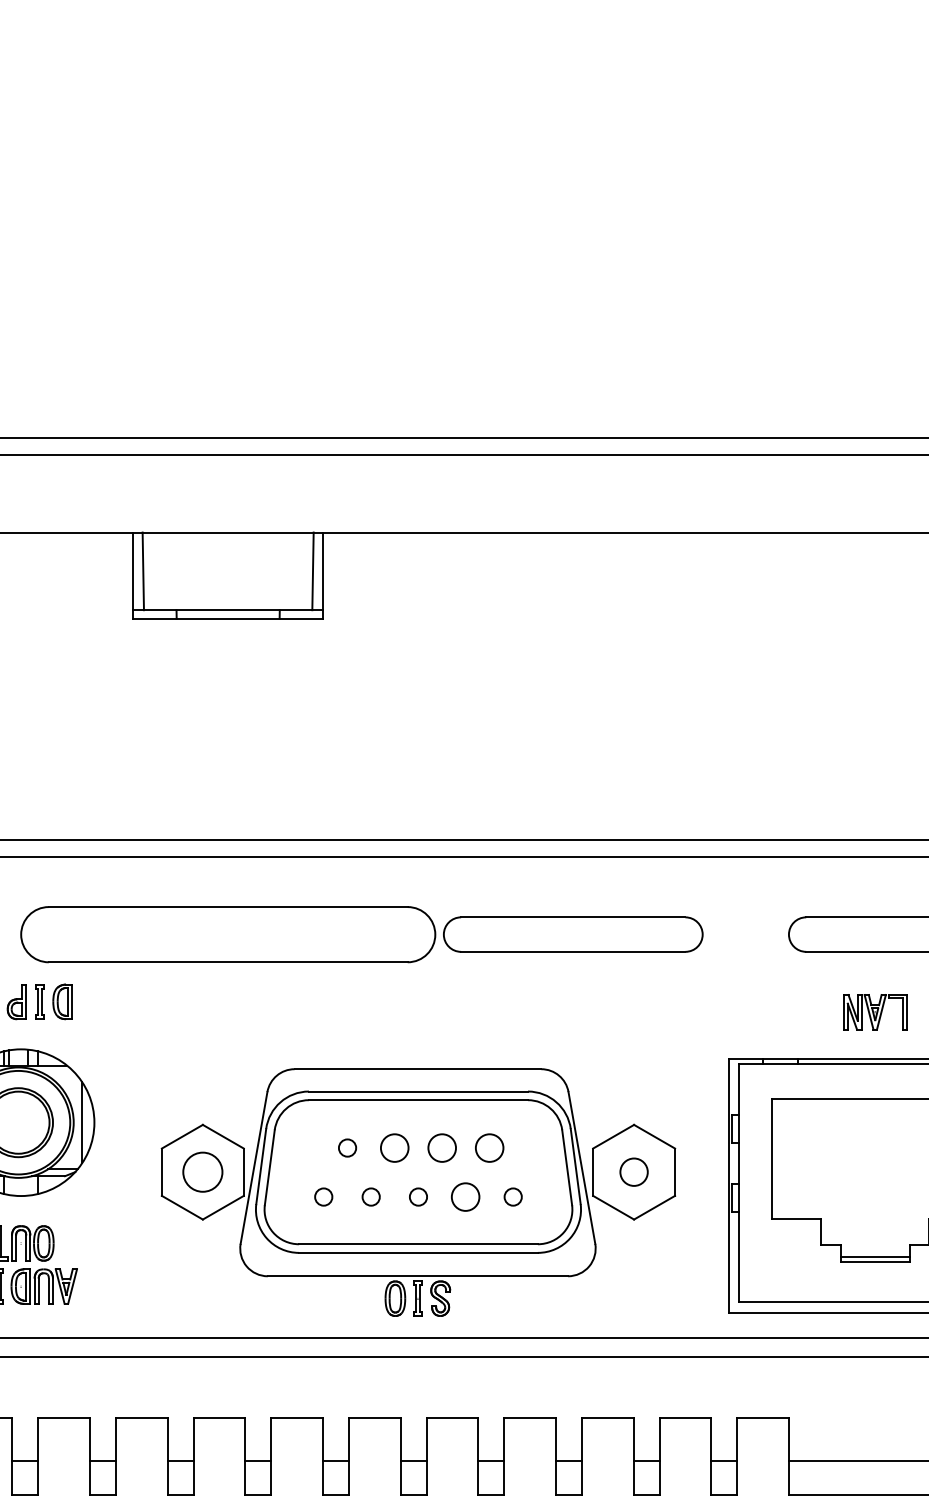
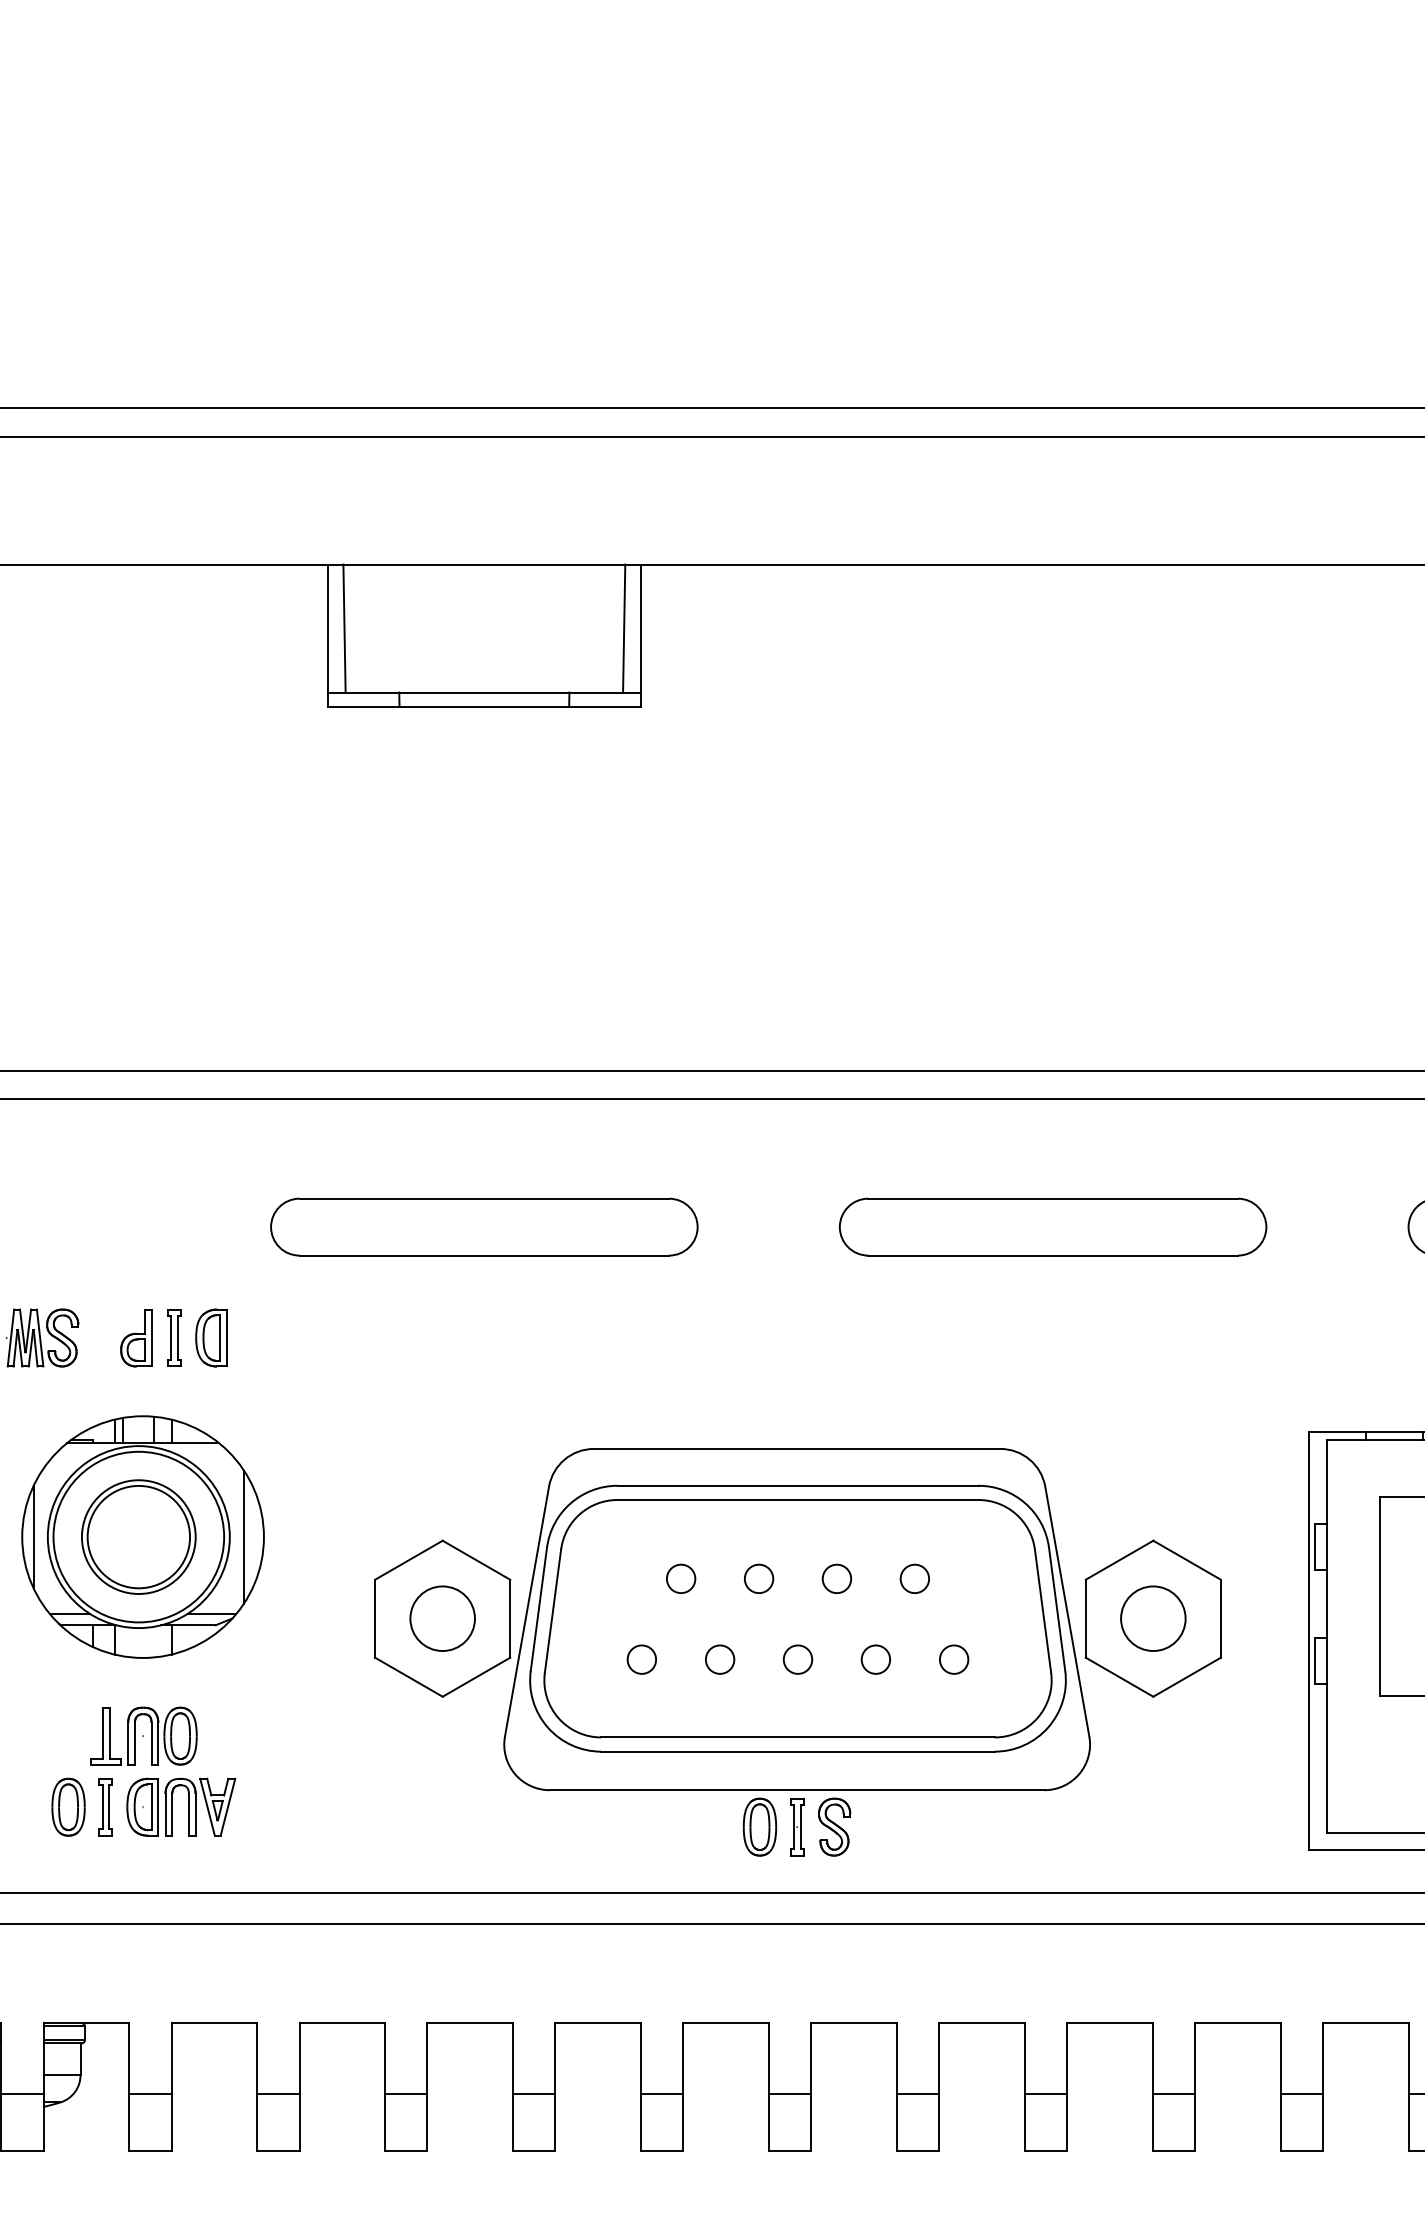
part: (227, 934) -> (483, 1226), size x0.62
circle: (394, 1147) -> (758, 1577), size x0.62
circle: (441, 1147) -> (835, 1577), size x0.62
circle: (488, 1147) -> (913, 1577), size x0.62
circle: (633, 1171) -> (1152, 1617), size x1.43
circle: (465, 1196) -> (875, 1658), size x0.62

